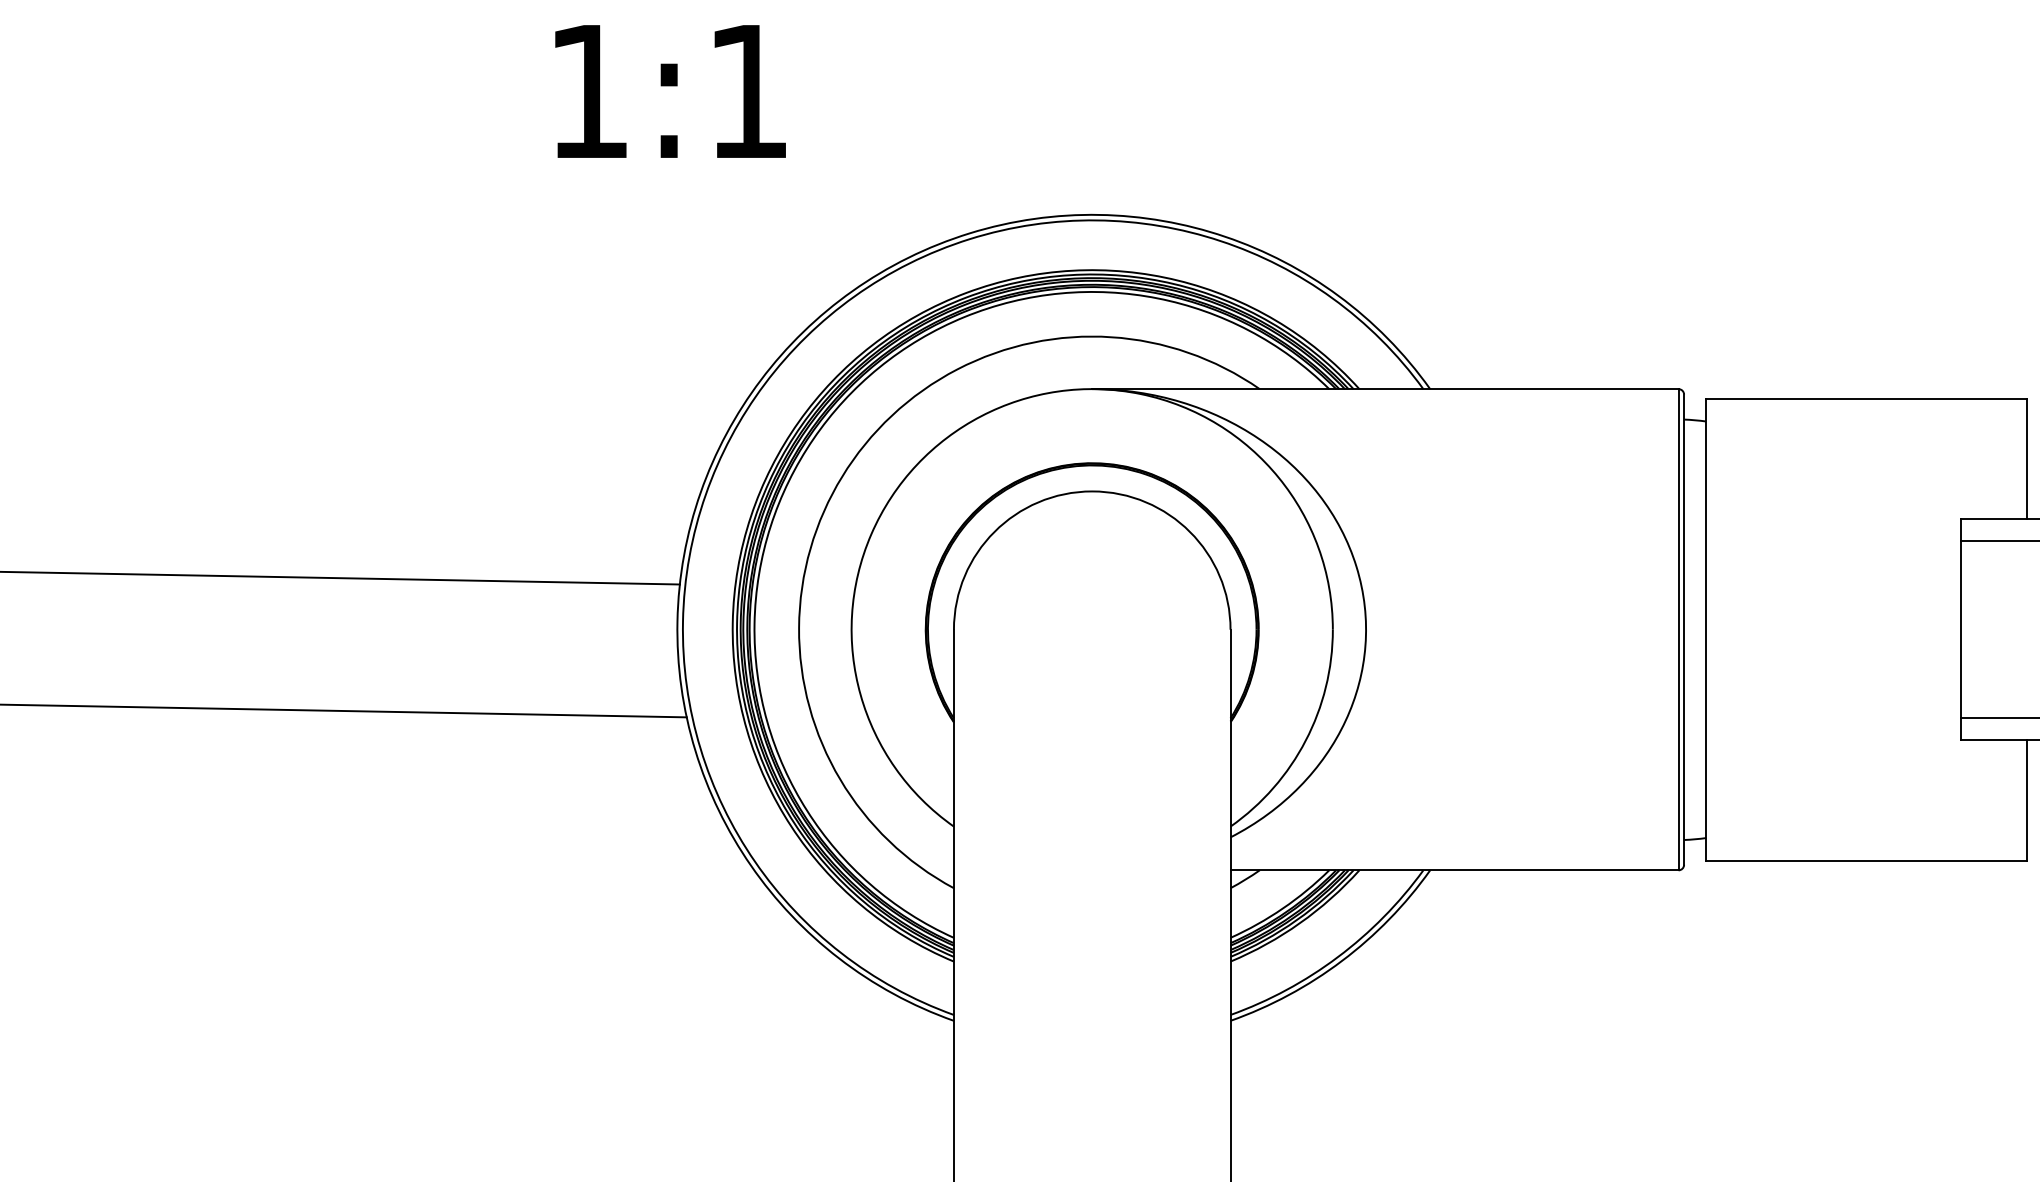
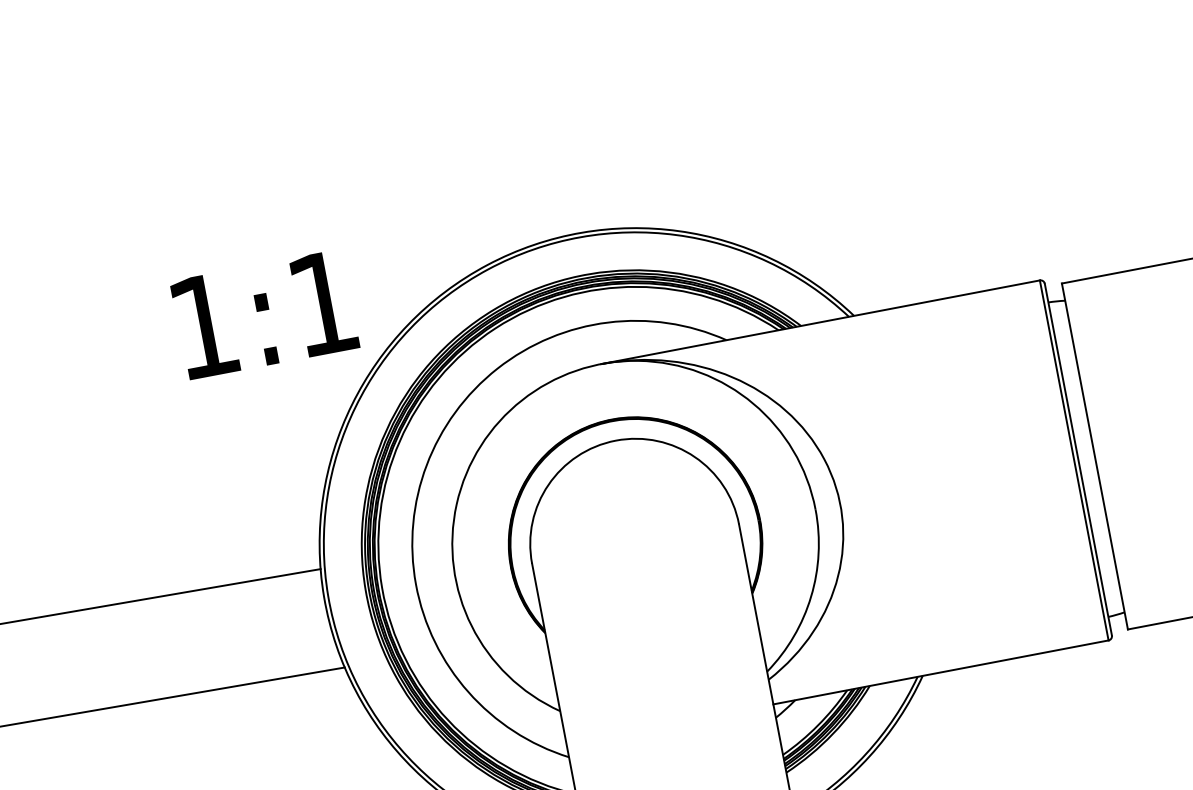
text: (670, 91) -> (264, 314), moved

